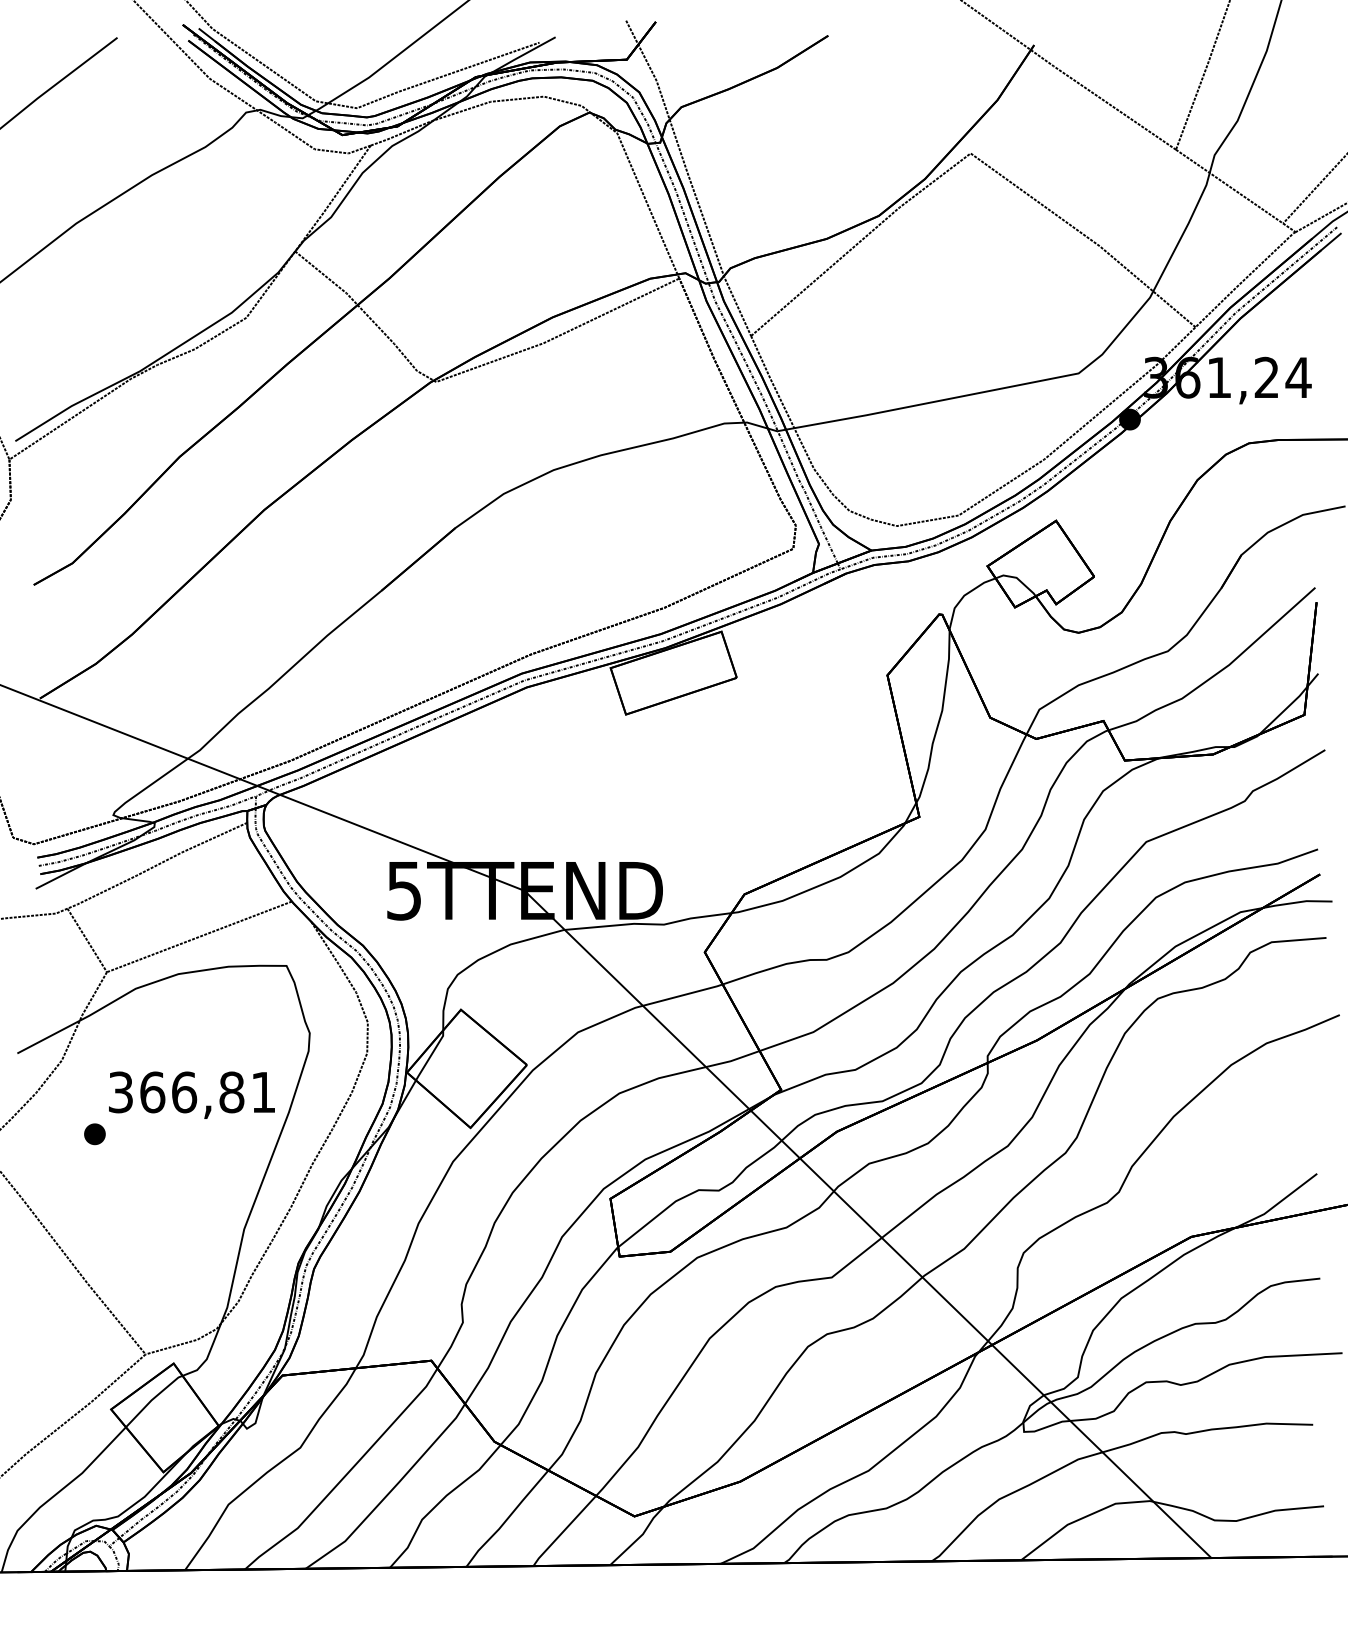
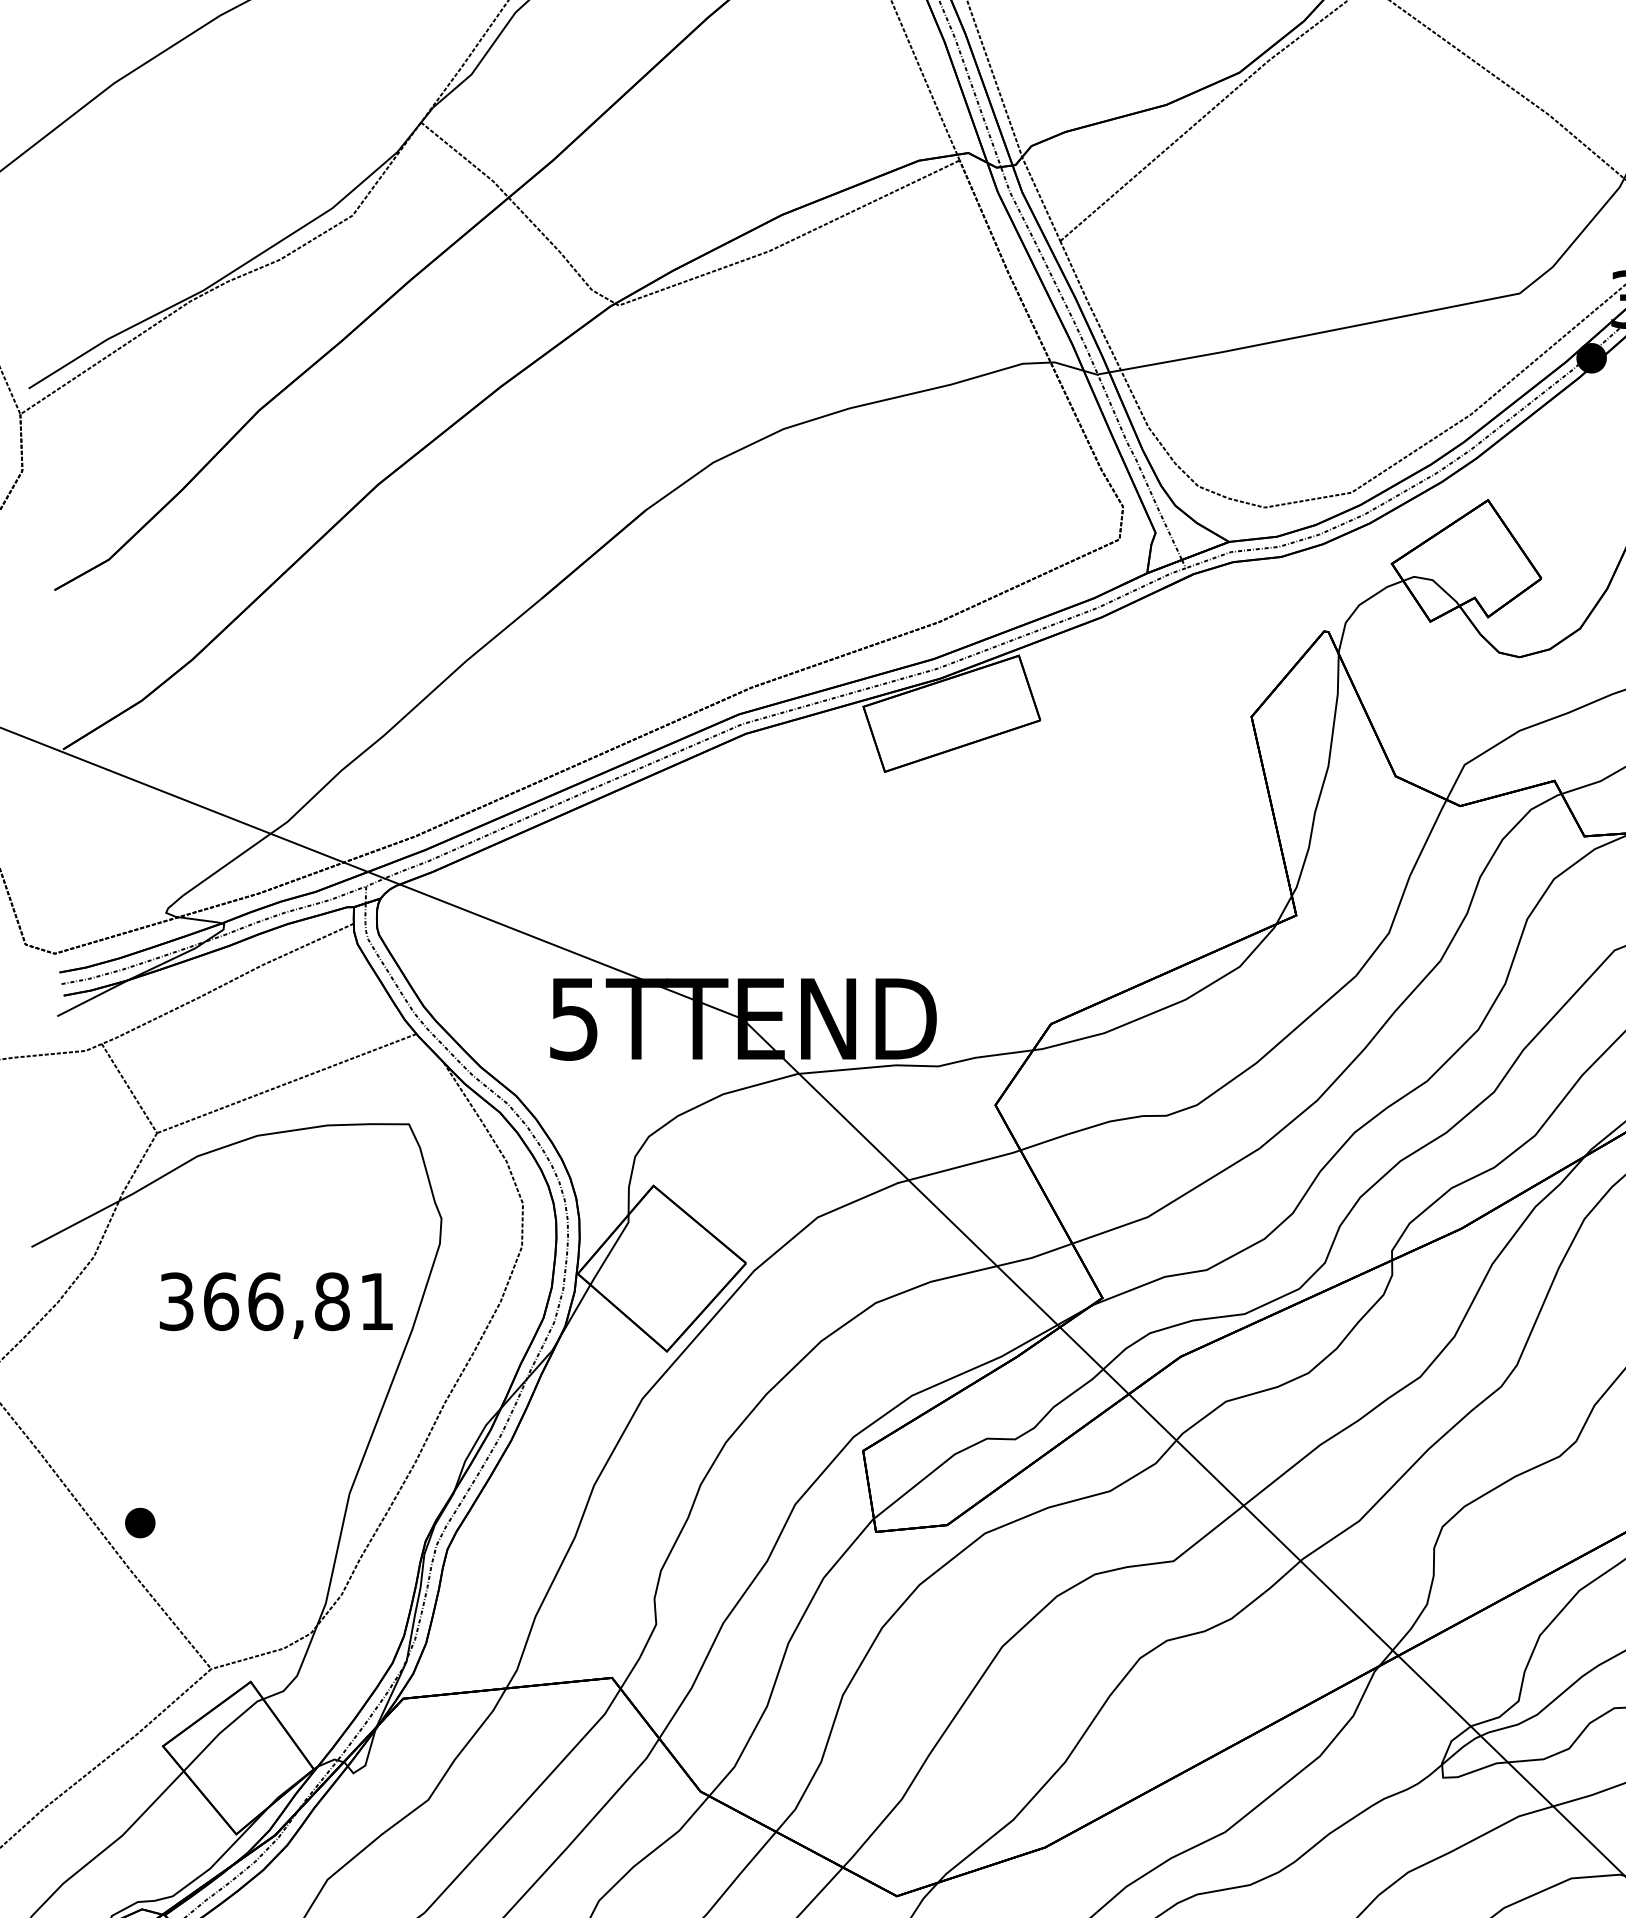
part: (94, 1134) -> (139, 1523), moved

